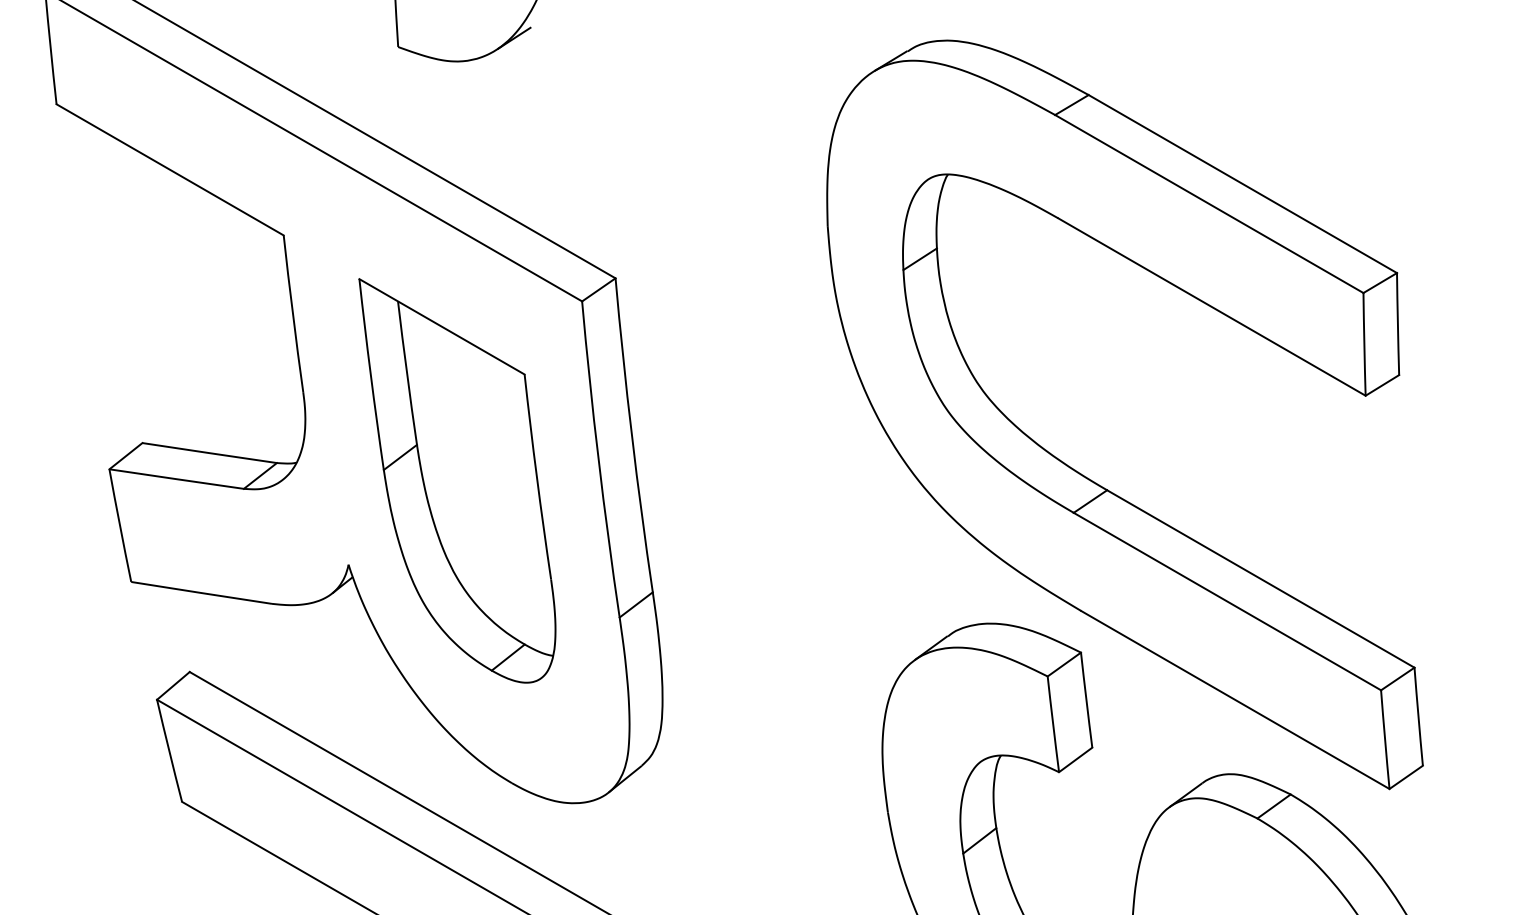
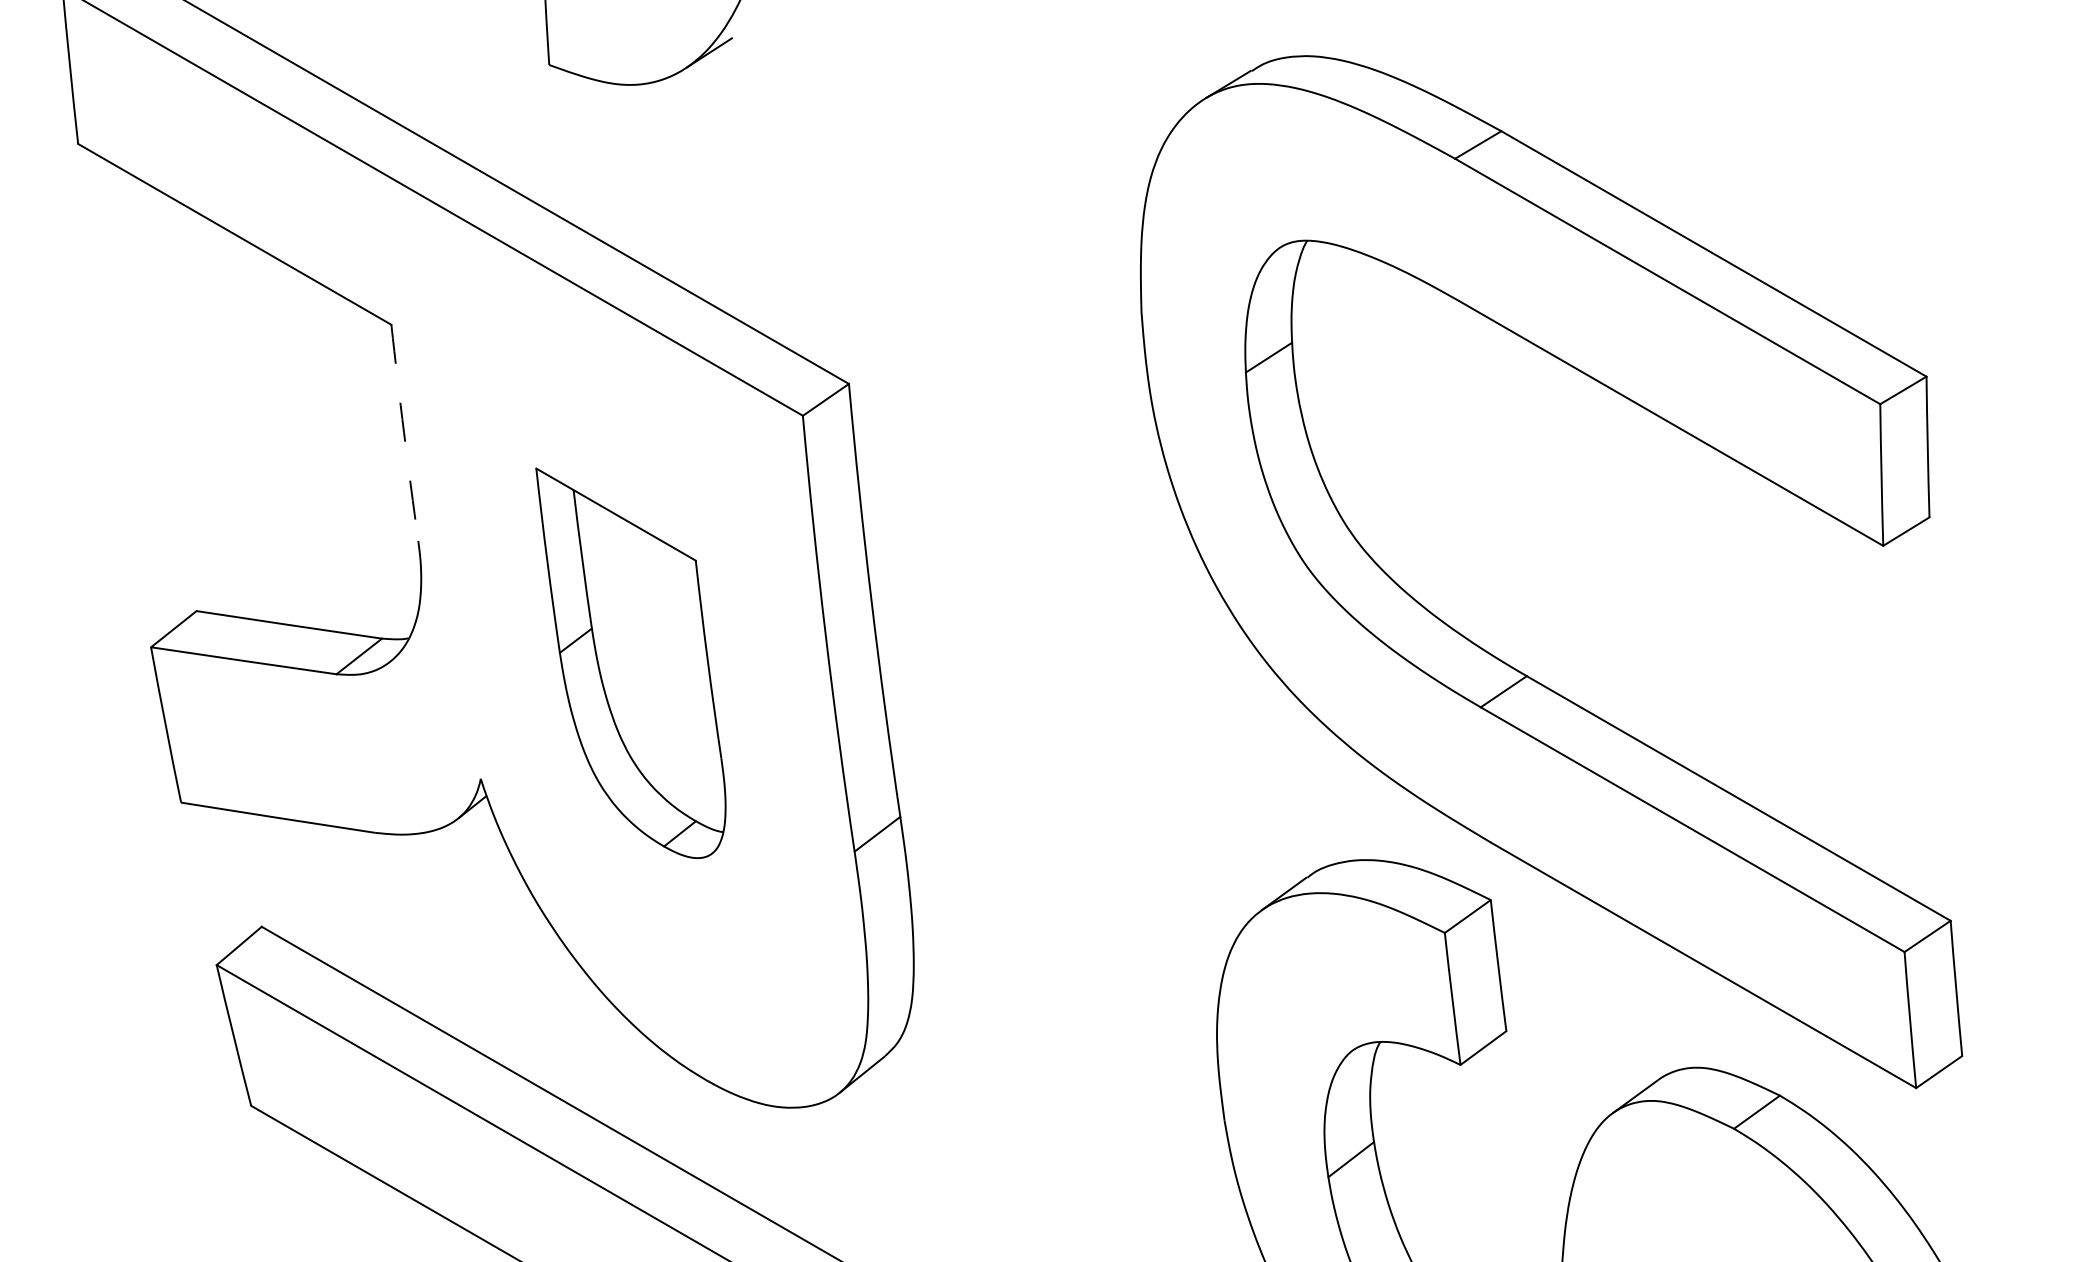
arc: (293, 313) -> (404, 432), solid -> dashed
part: (457, 481) -> (630, 663), size x0.7

